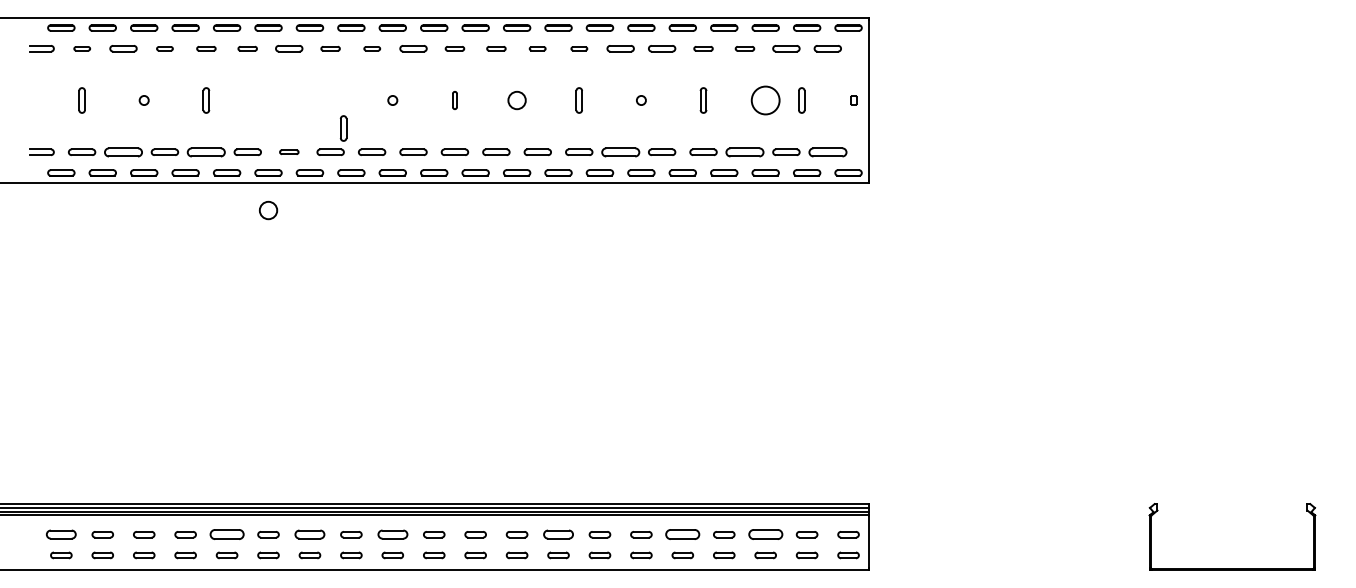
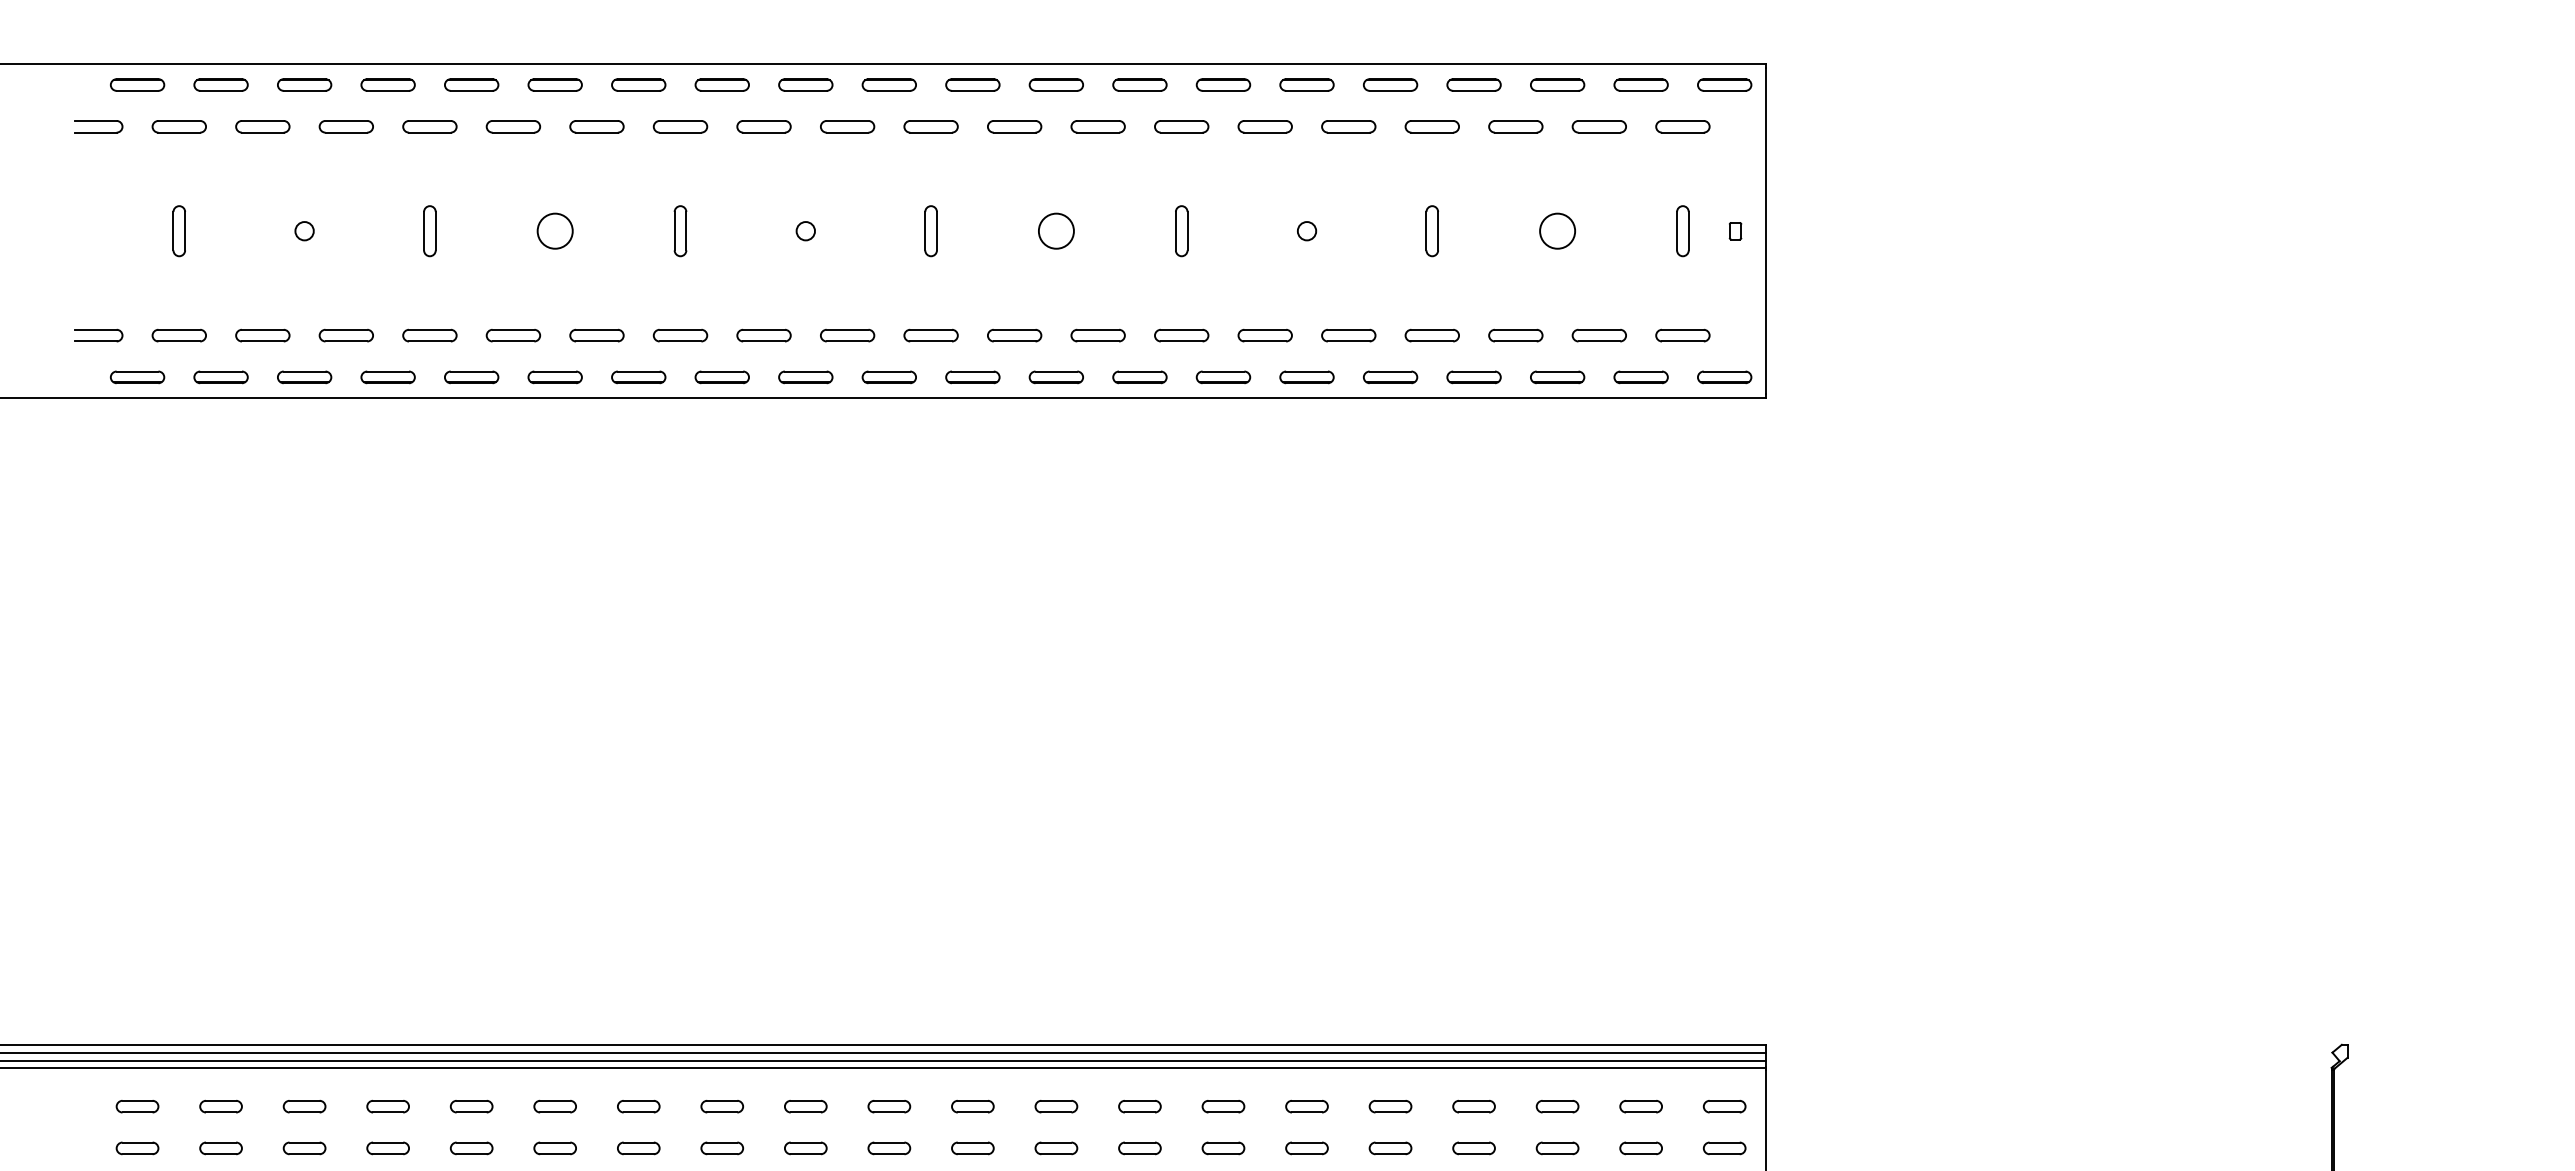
part: (82, 48) -> (180, 126), size x1.67
part: (164, 48) -> (345, 126), size x1.67
part: (206, 48) -> (430, 126), size x1.43
part: (247, 48) -> (512, 126), size x1.43
part: (330, 48) -> (680, 126), size x1.43
part: (372, 48) -> (764, 126), size x1.67
part: (454, 48) -> (930, 126), size x1.43
part: (496, 48) -> (1014, 126), size x1.43
part: (537, 48) -> (1097, 126), size x1.67
part: (579, 48) -> (1182, 126), size x1.67
part: (703, 48) -> (1432, 126), size x1.43
part: (744, 48) -> (1514, 126), size x1.43
part: (454, 100) -> (930, 231), size x1.43
circle: (765, 100) -> (1557, 231), size x0.62
part: (801, 100) -> (1682, 231), moved
part: (343, 128) -> (680, 231), moved
part: (123, 151) -> (262, 333), size x0.71
part: (206, 151) -> (430, 333), size x0.71
part: (289, 151) -> (597, 333), size x1.43
part: (620, 151) -> (1264, 333), size x0.71
part: (744, 151) -> (1514, 333), size x0.71
part: (827, 151) -> (1682, 333), size x0.71
circle: (268, 210) -> (555, 231), moved
part: (61, 534) -> (137, 1106), size x0.71
part: (226, 534) -> (470, 1106), size x0.62
part: (309, 534) -> (637, 1106), size x0.71
part: (392, 534) -> (805, 1106), size x0.71
part: (558, 534) -> (1139, 1106), size x0.71
part: (682, 534) -> (1389, 1106), size x0.62
part: (765, 534) -> (1557, 1106), size x0.62

